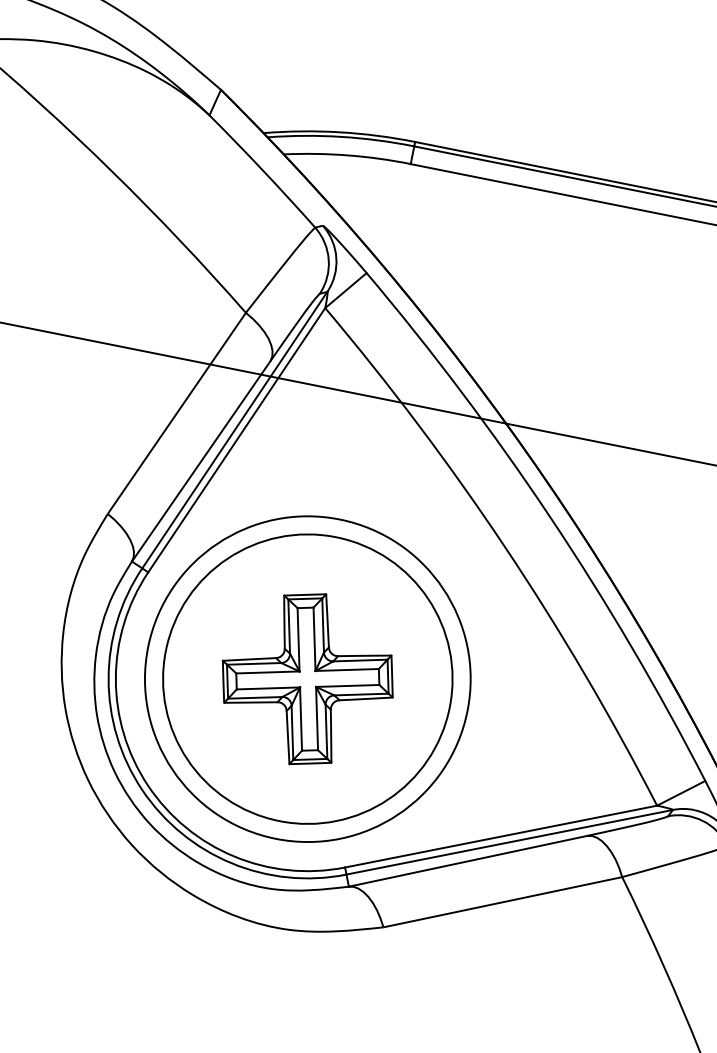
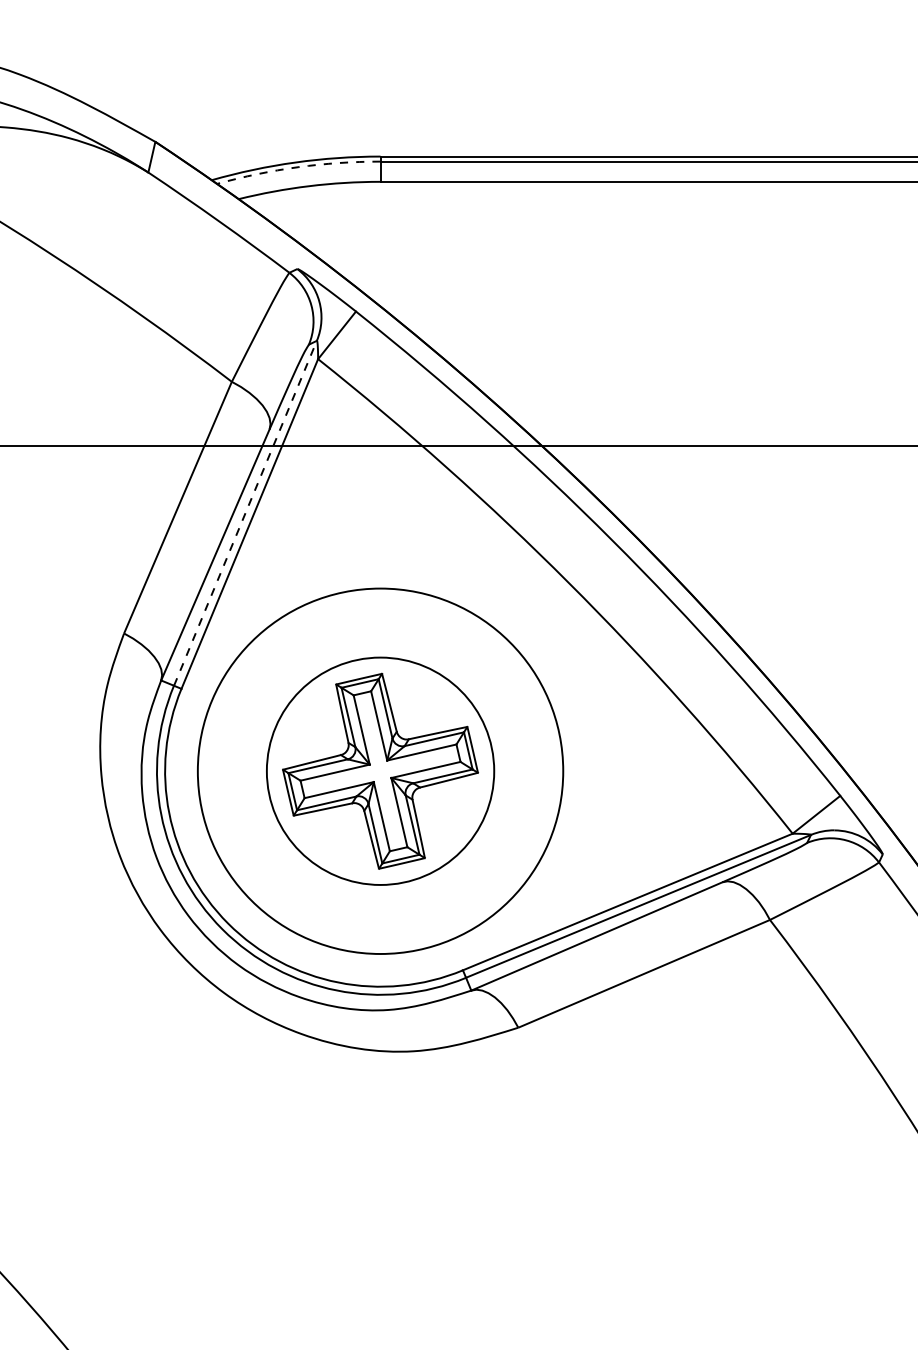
arc: (341, 137) -> (298, 167), solid -> dashed
line: (234, 430) -> (245, 513), solid -> dashed
circle: (307, 678) -> (380, 770), size x0.7

